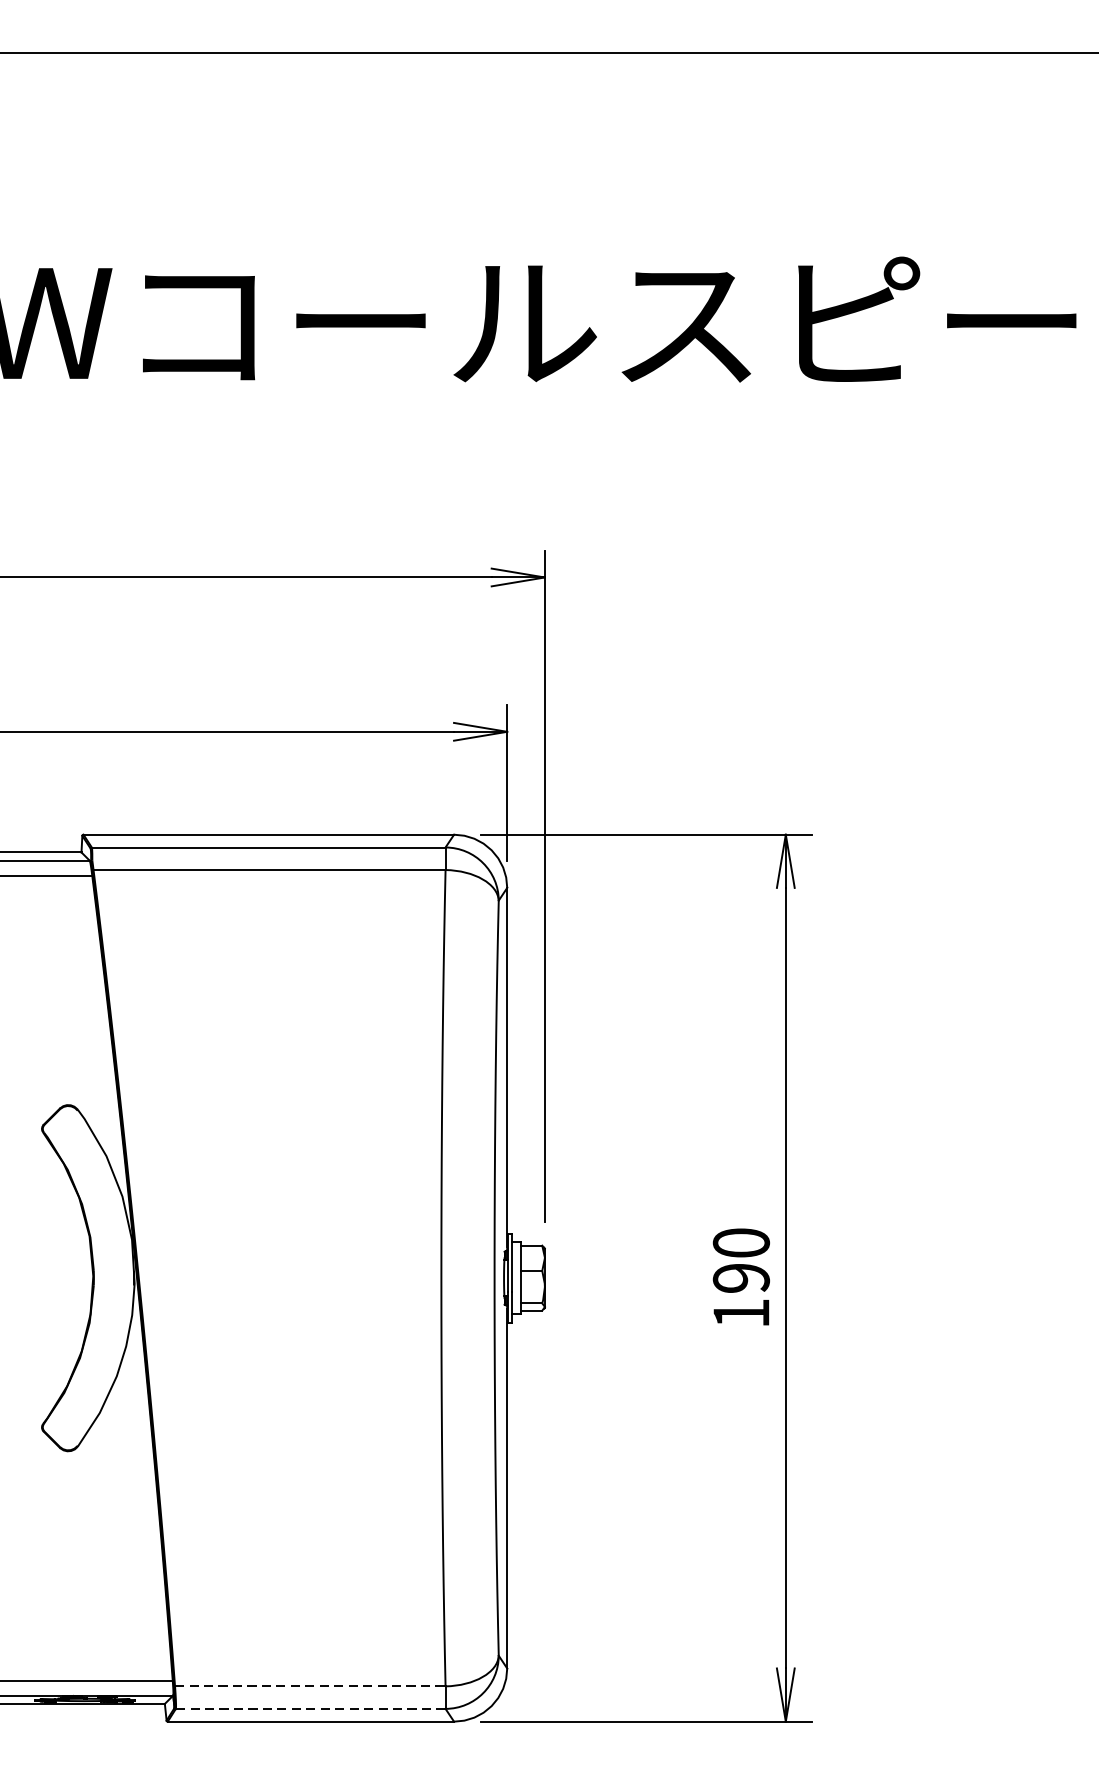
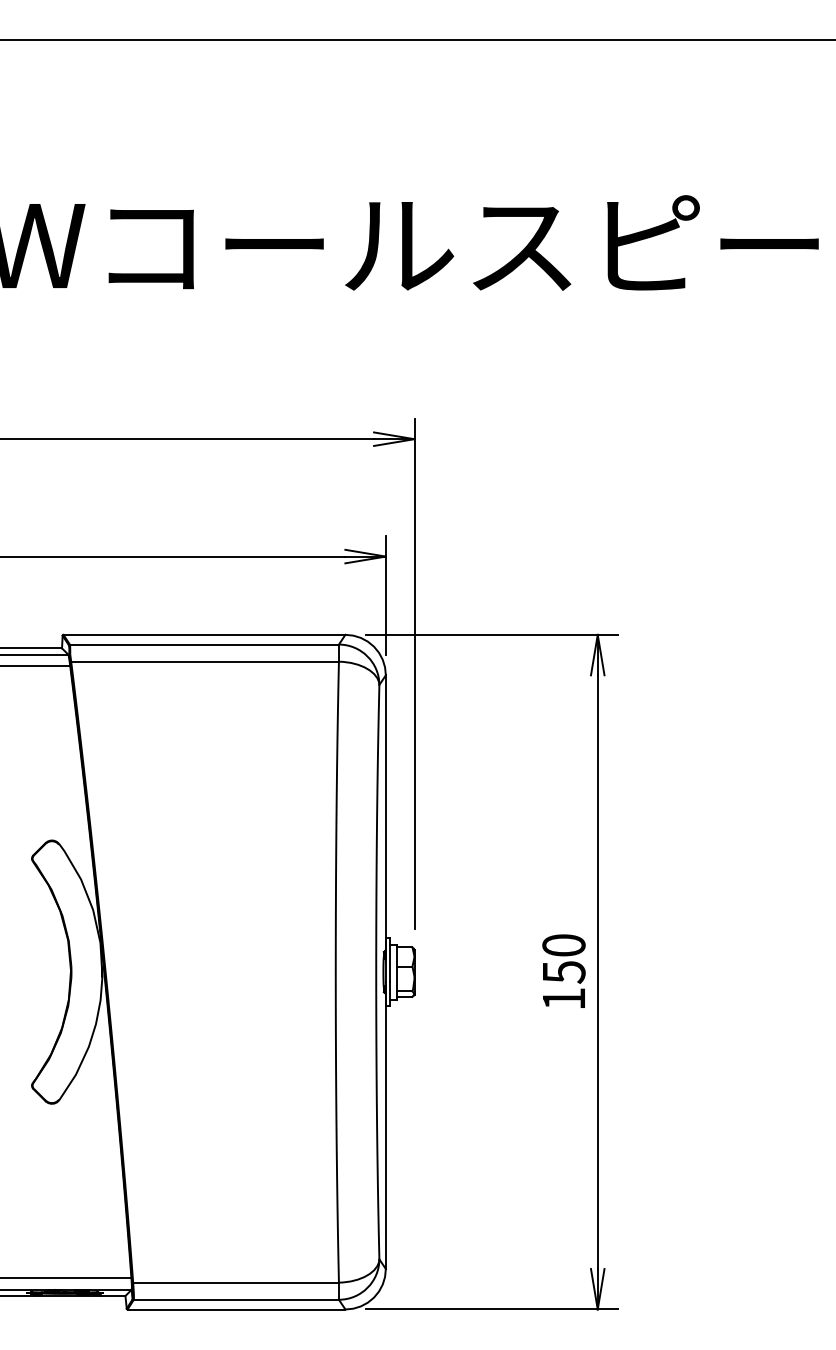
text: (740, 1278) -> (563, 972), 190 -> 150
line: (310, 1686) -> (236, 1282), dashed -> solid
line: (310, 1708) -> (236, 1299), dashed -> solid

